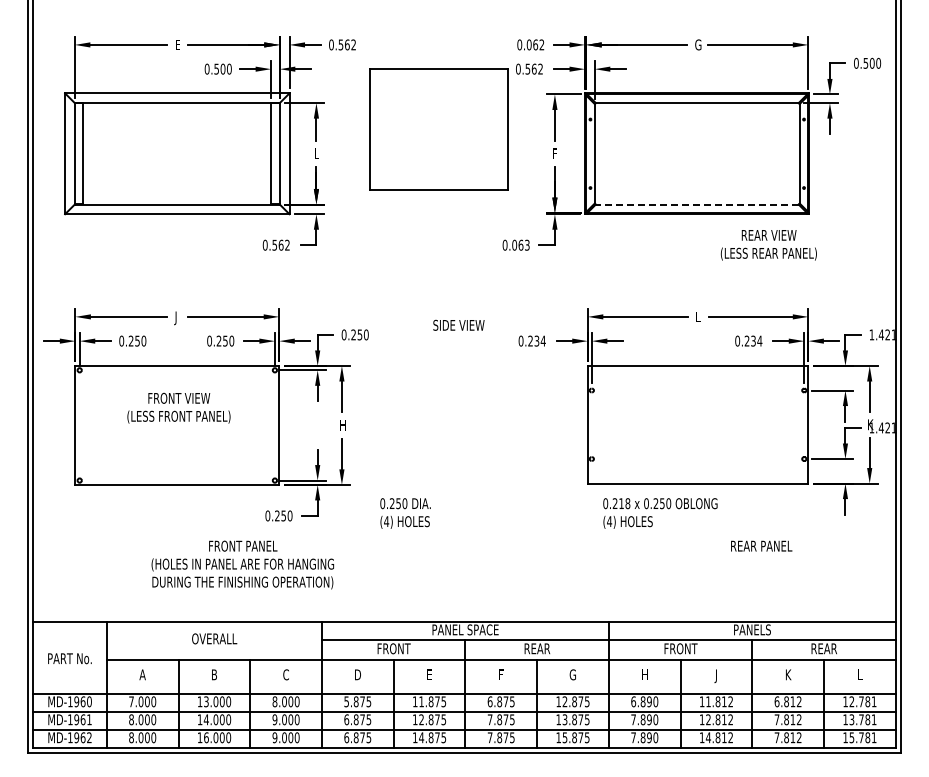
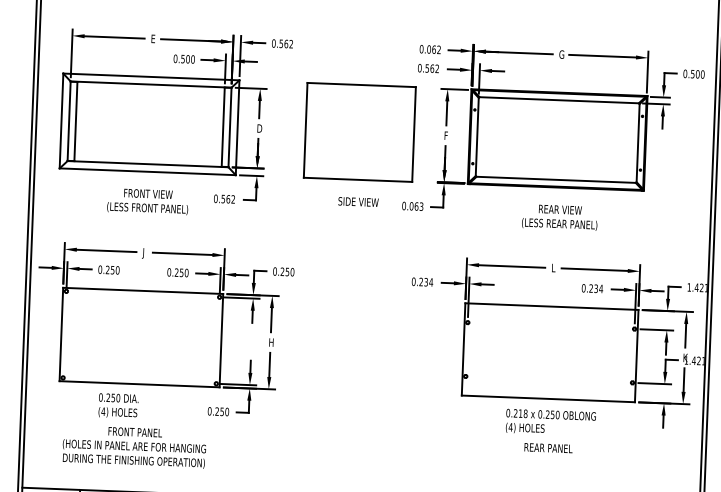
part: (438, 129) -> (359, 132), moved
text: (317, 153) -> (259, 128), L -> D
line: (696, 204) -> (555, 179), dashed -> solid
text: (768, 245) -> (559, 217), moved
text: (458, 324) -> (358, 201), moved
text: (178, 407) -> (147, 201), moved
text: (405, 513) -> (118, 405), moved
text: (660, 513) -> (550, 422), moved
text: (761, 545) -> (548, 447), moved
text: (242, 564) -> (134, 446), moved

